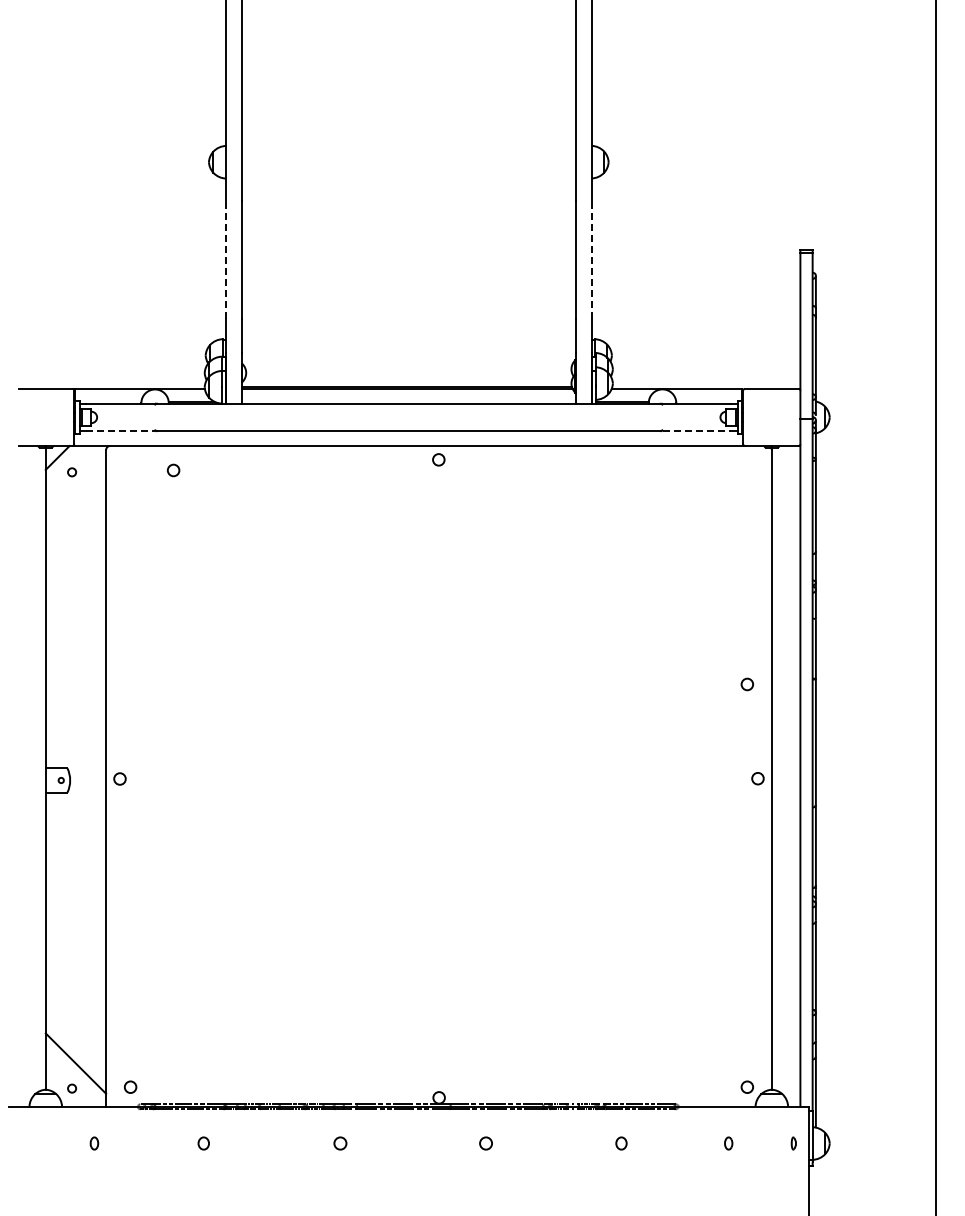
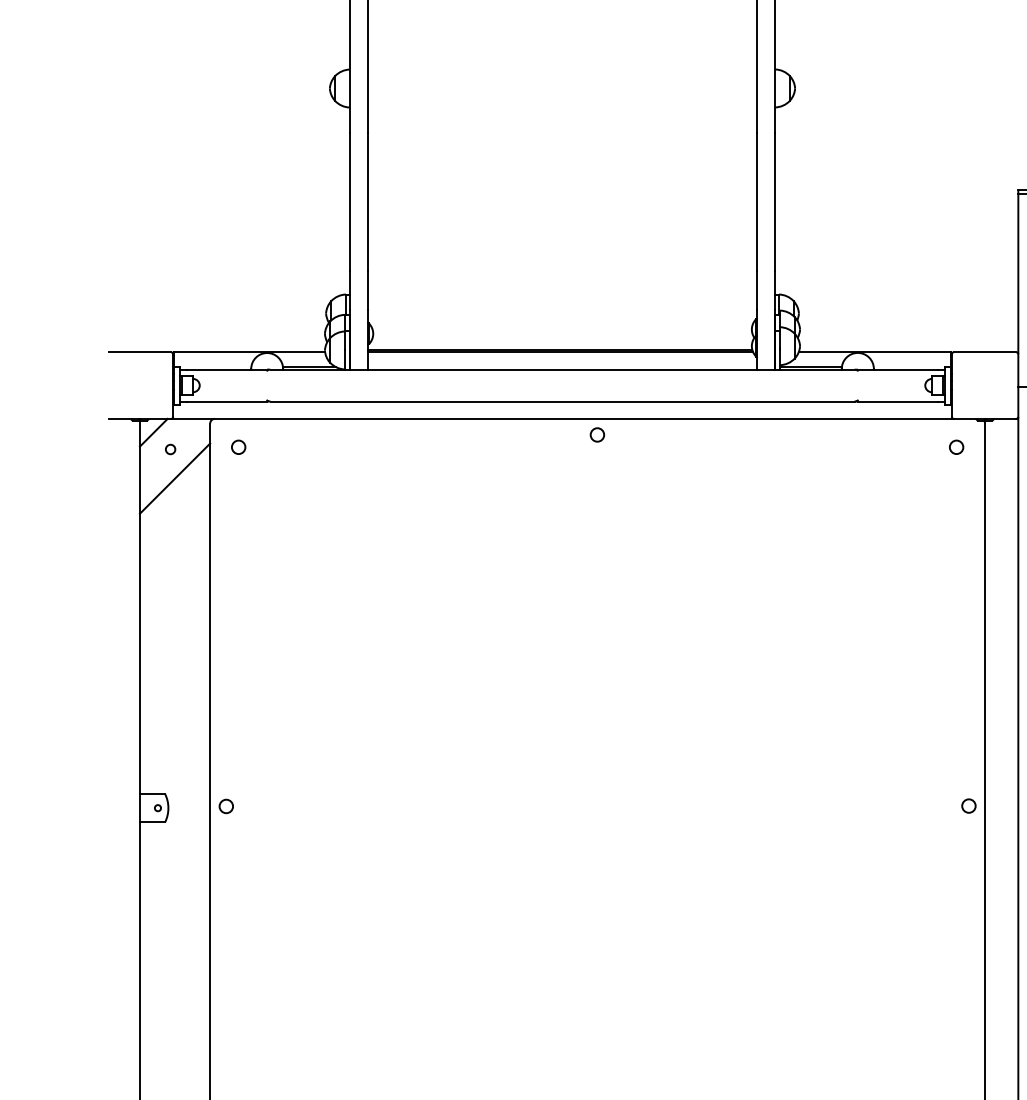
line: (226, 259) -> (350, 201), dashed -> solid
line: (591, 259) -> (775, 201), dashed -> solid
line: (121, 431) -> (228, 401), dashed -> solid
line: (697, 431) -> (898, 401), dashed -> solid
circle: (173, 470) -> (238, 447), moved
line: (75, 497) -> (174, 478), added
circle: (746, 684) -> (955, 447), moved

